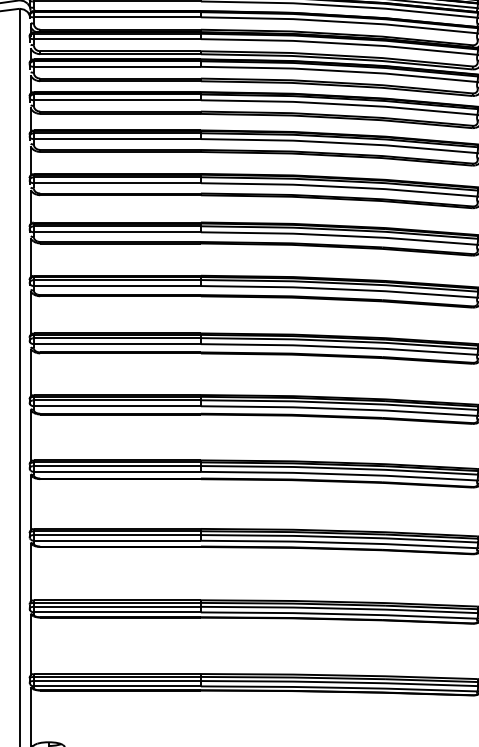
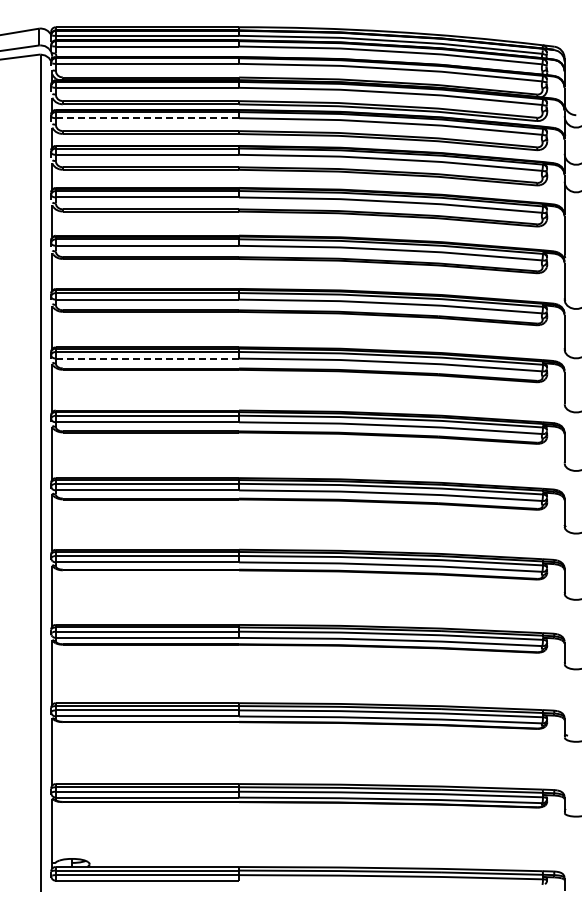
line: (117, 67) -> (147, 118), solid -> dashed
line: (117, 285) -> (147, 358), solid -> dashed

